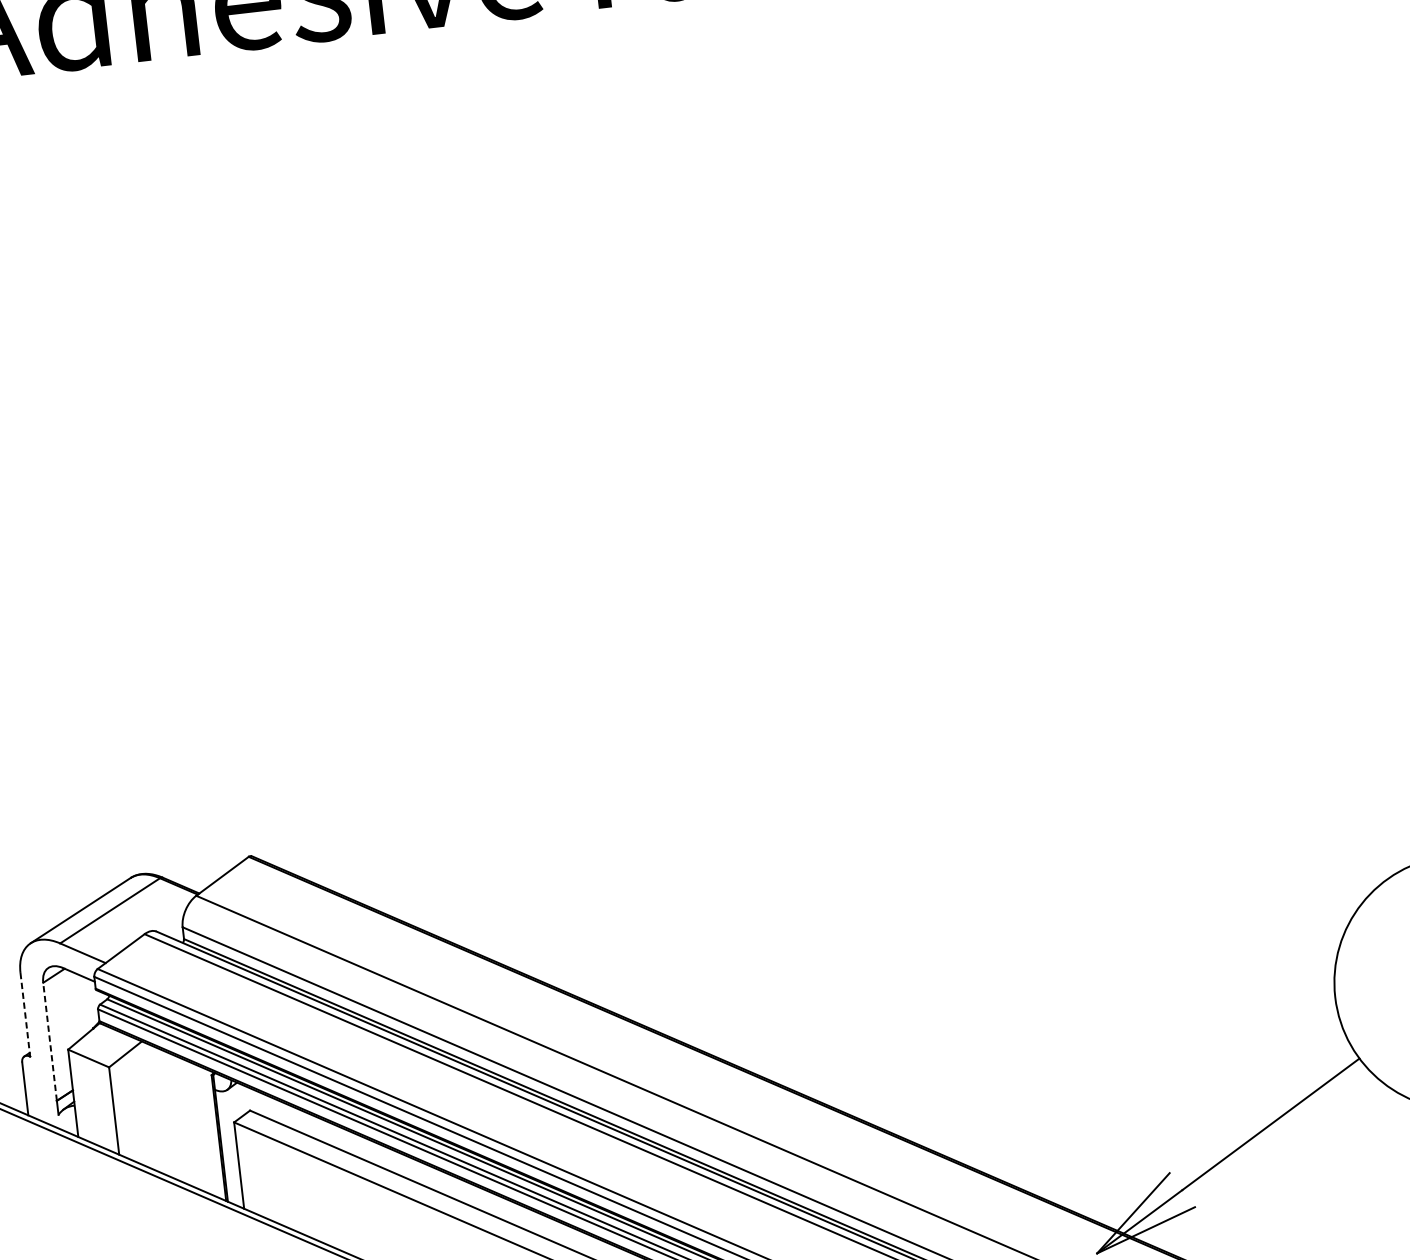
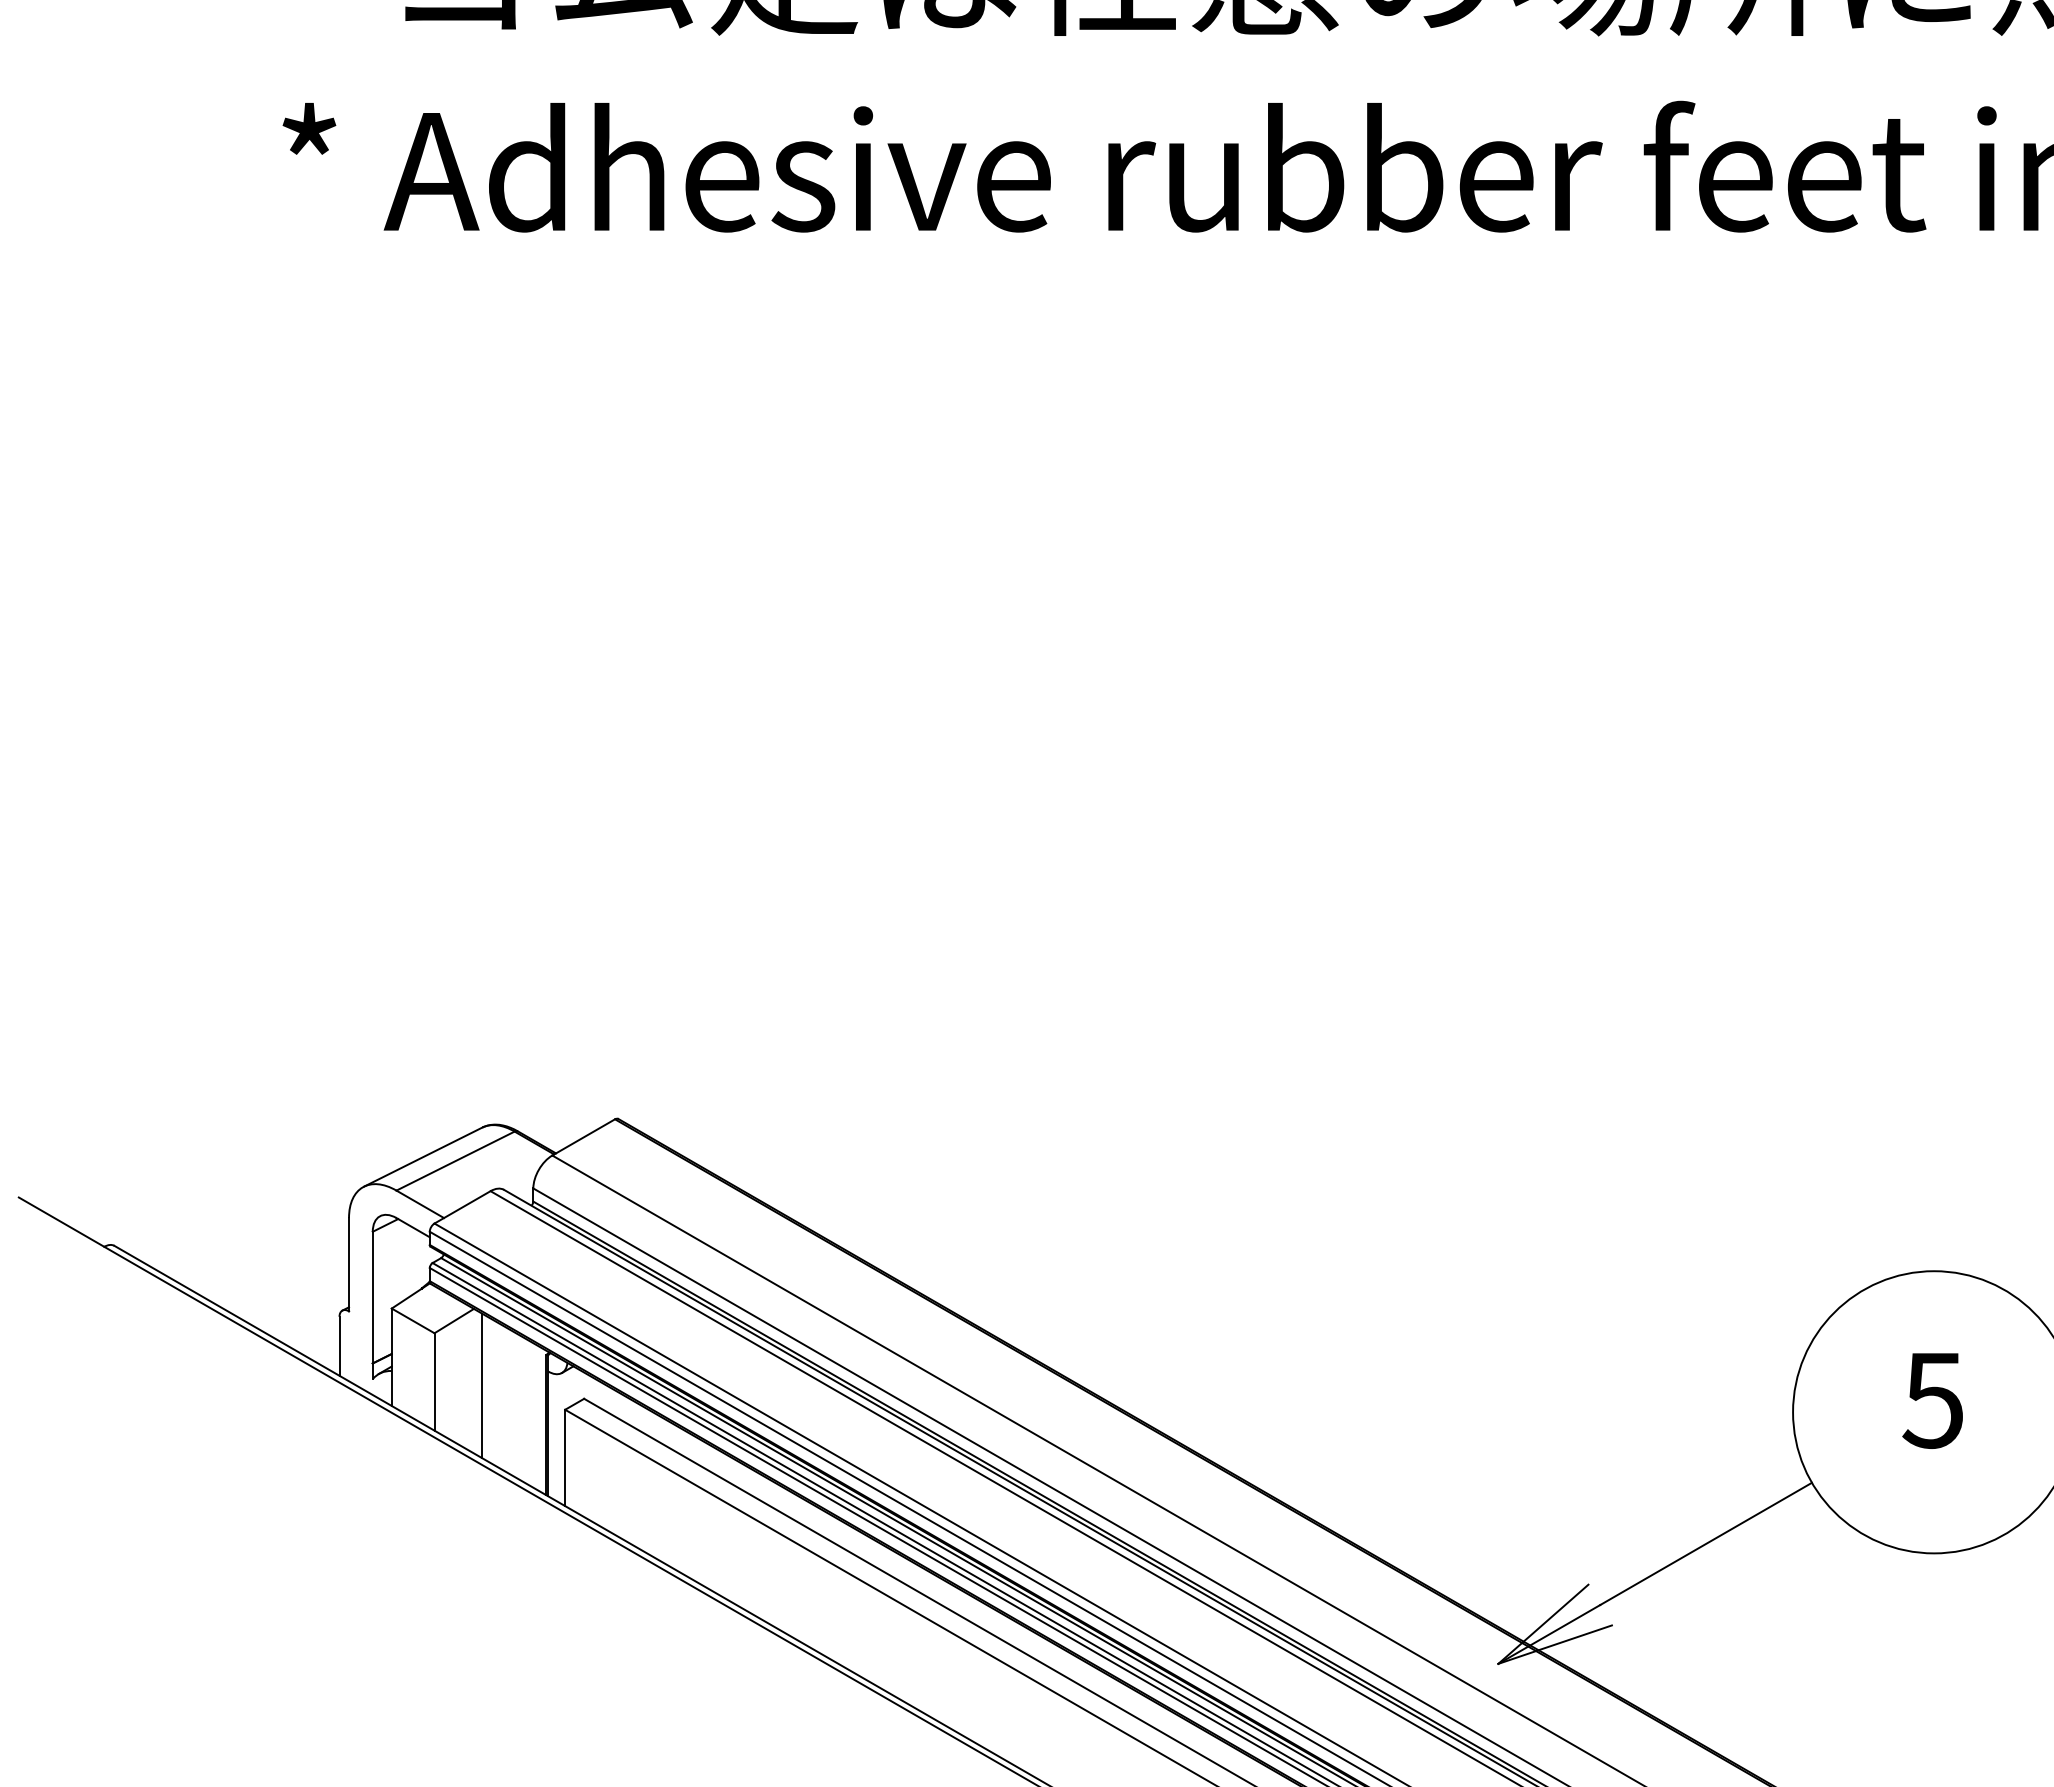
line: (25, 1014) -> (349, 1264), dashed -> solid
line: (49, 1041) -> (372, 1297), dashed -> solid
line: (157, 1109) -> (482, 1385), added

